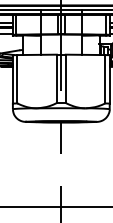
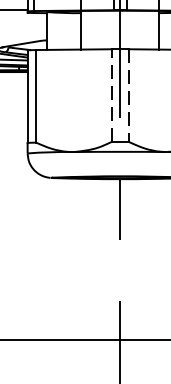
line: (56, 78) -> (111, 94), solid -> dashed
line: (65, 79) -> (128, 96), solid -> dashed

